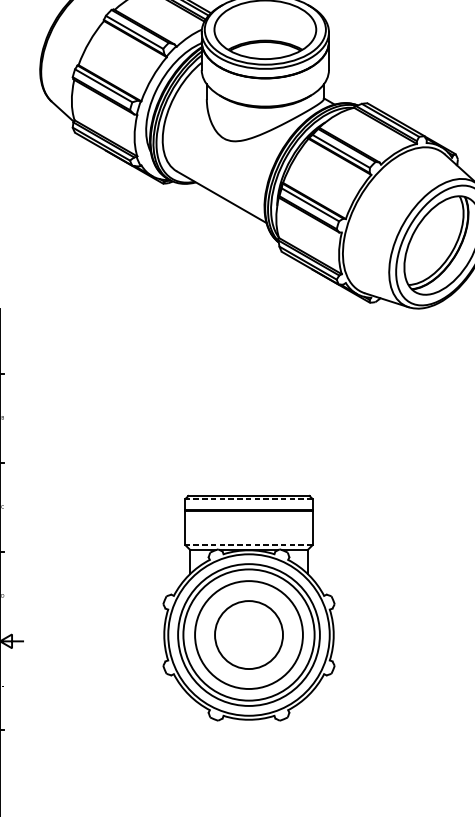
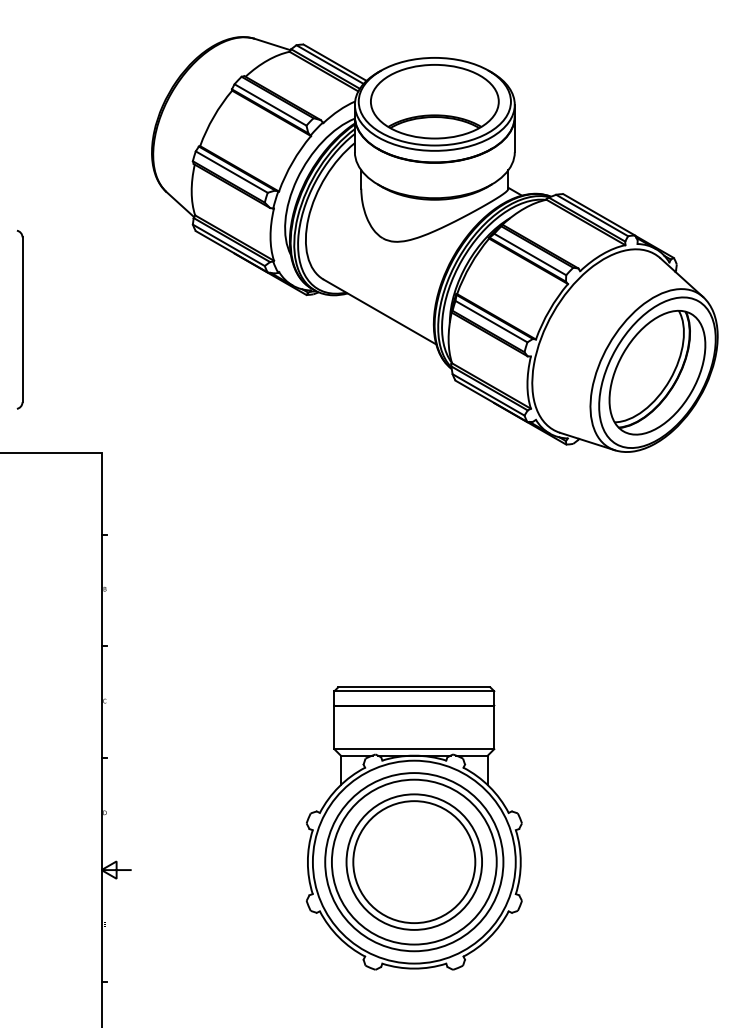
line: (249, 499) -> (414, 691), dashed -> solid
line: (249, 545) -> (414, 749), dashed -> solid
circle: (249, 635) -> (414, 862), size x1.43

